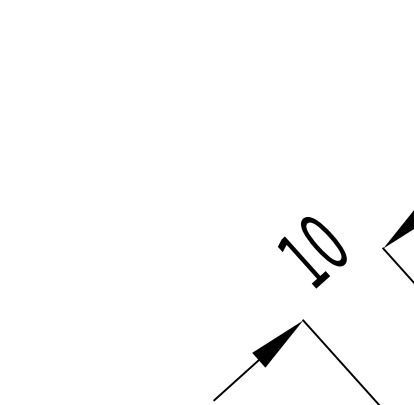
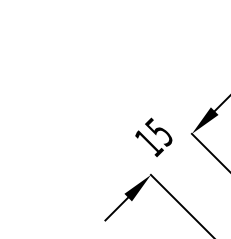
text: (321, 240) -> (158, 131), 10 -> 15

